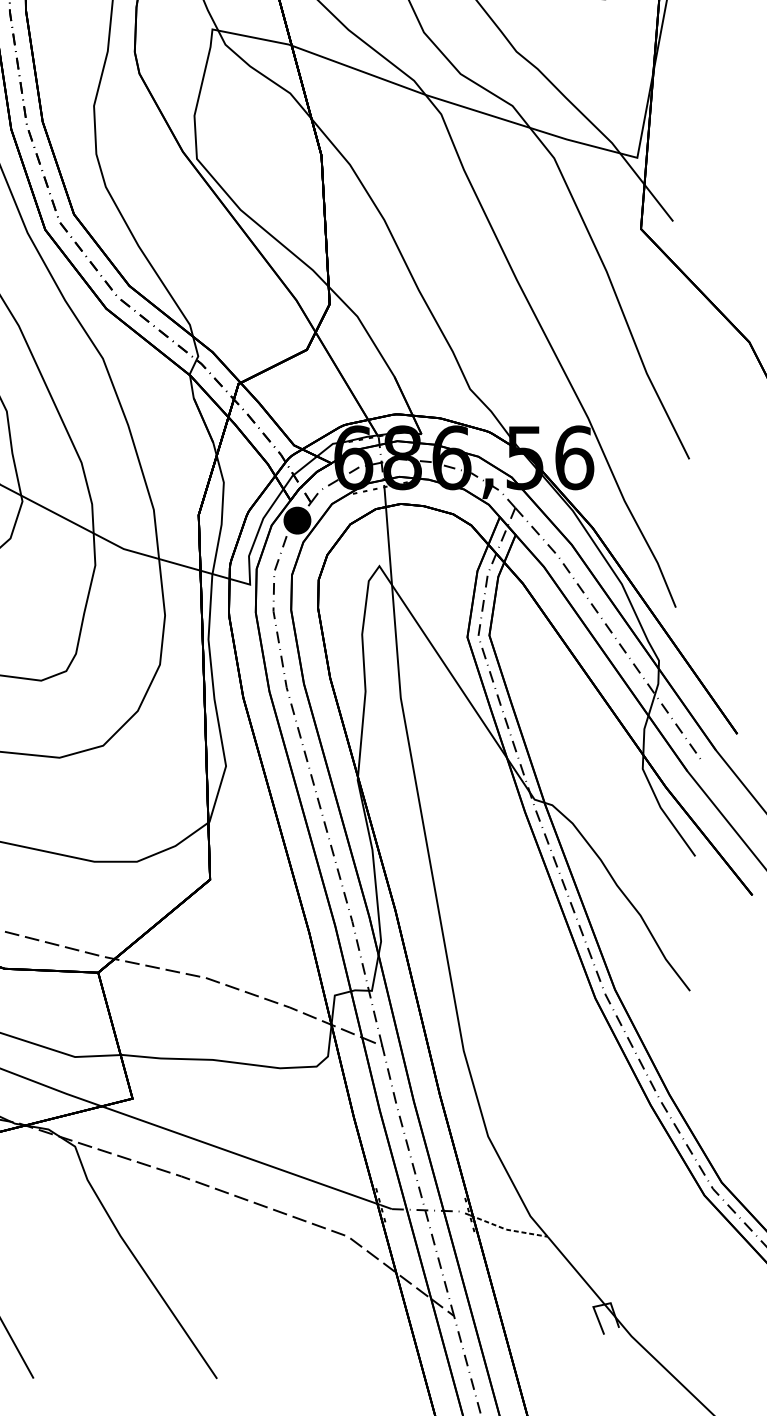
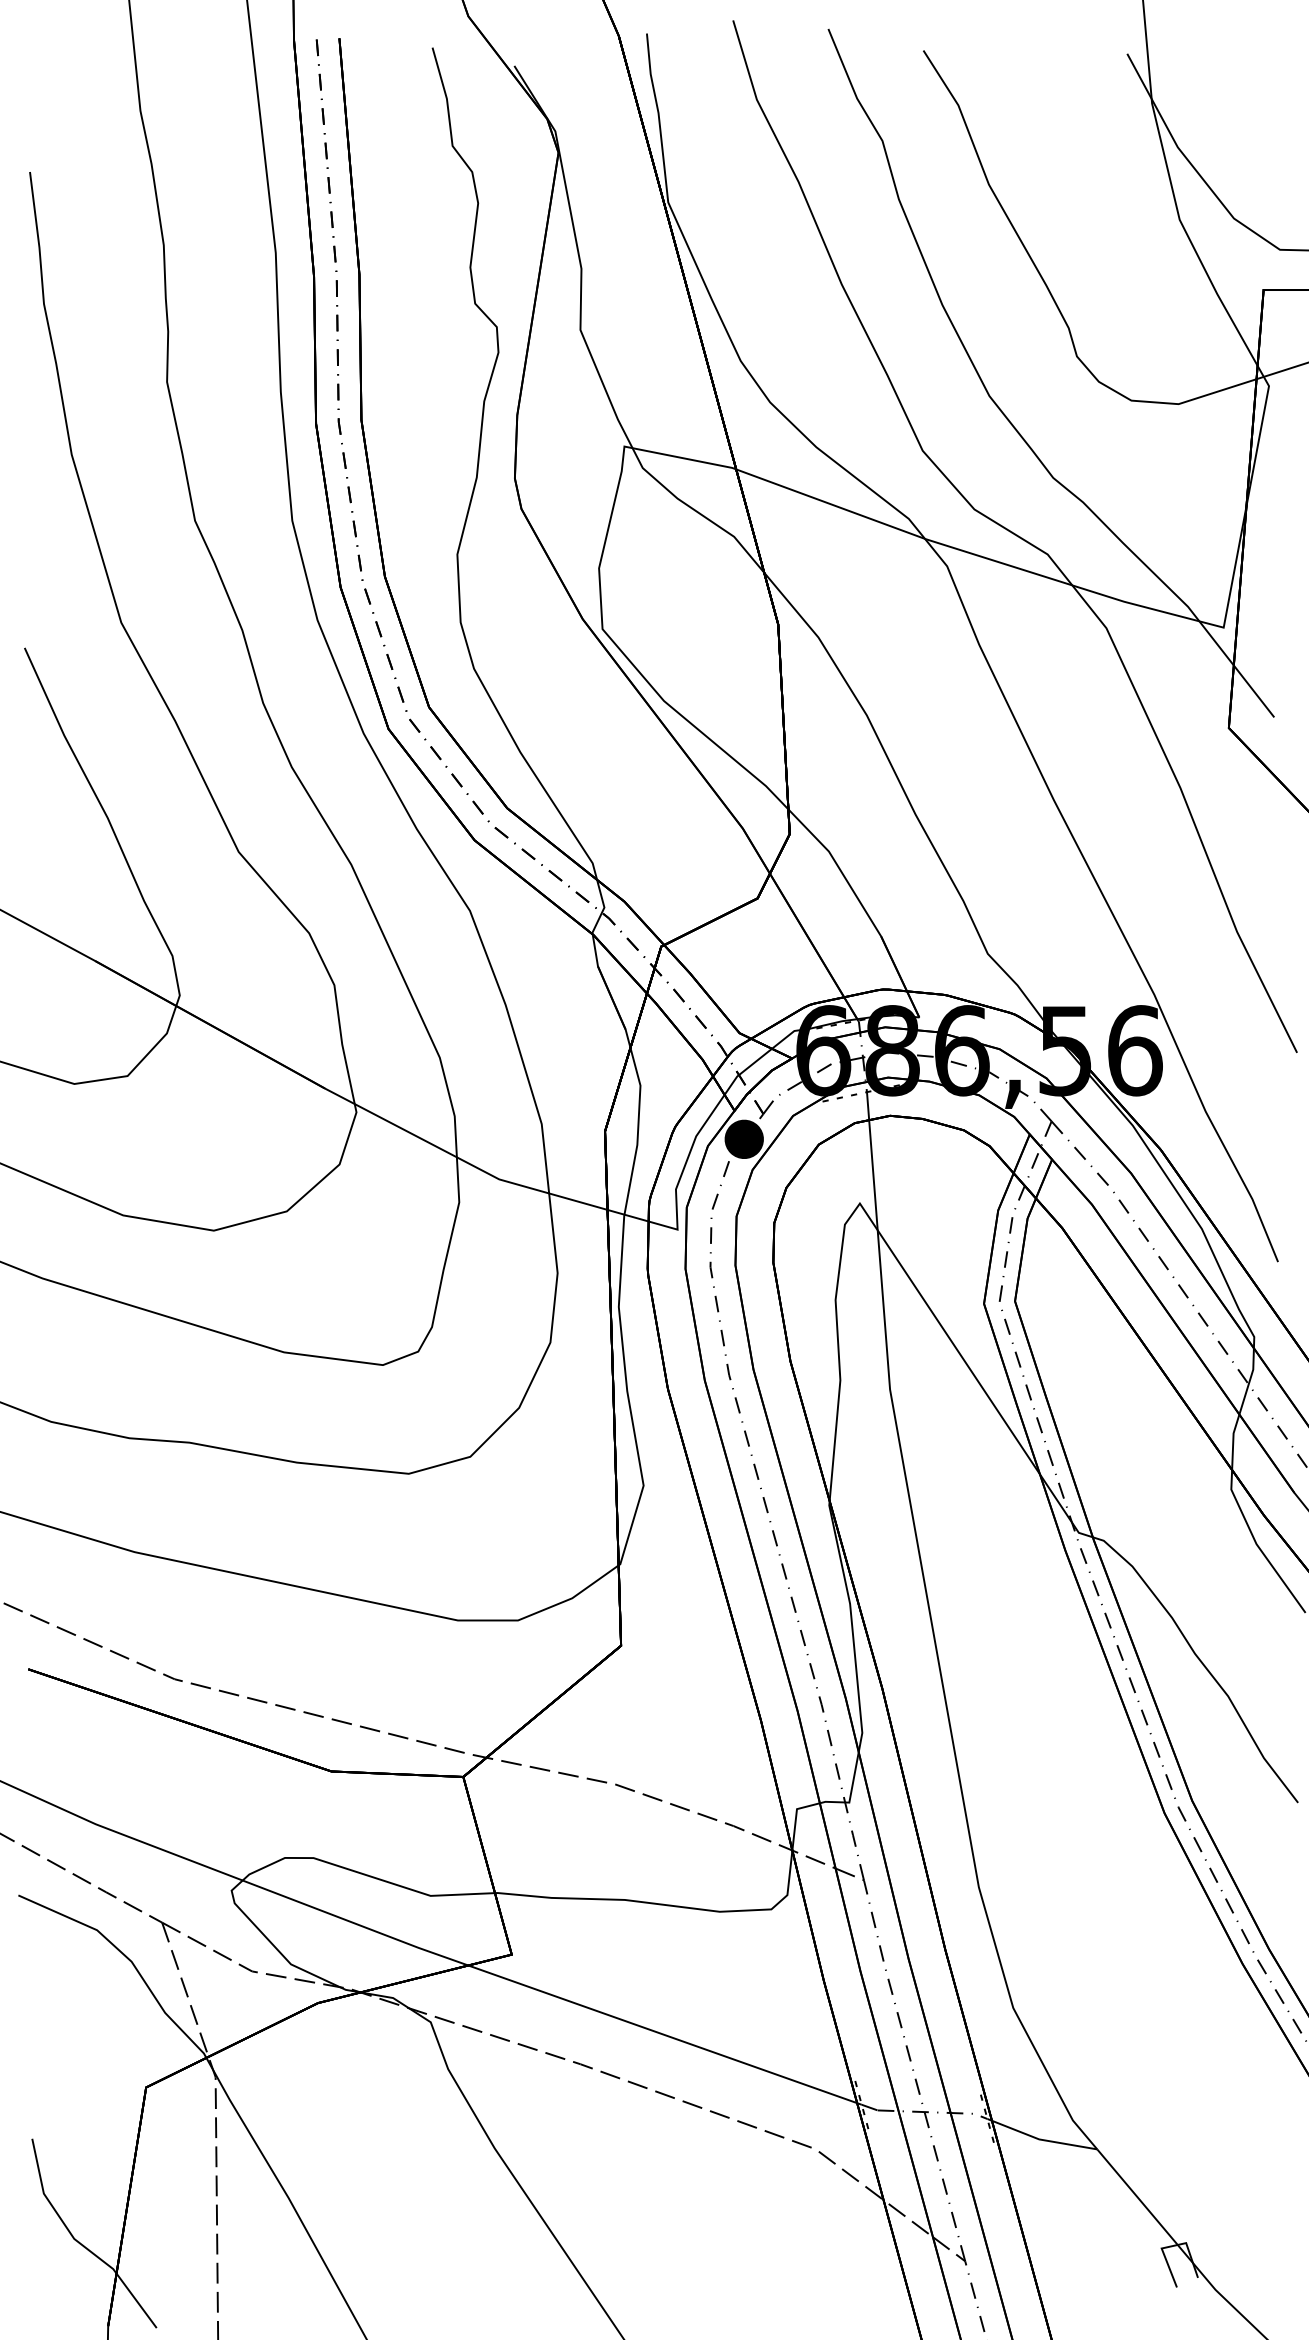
line: (507, 1229) -> (1040, 2139), dashed -> solid

